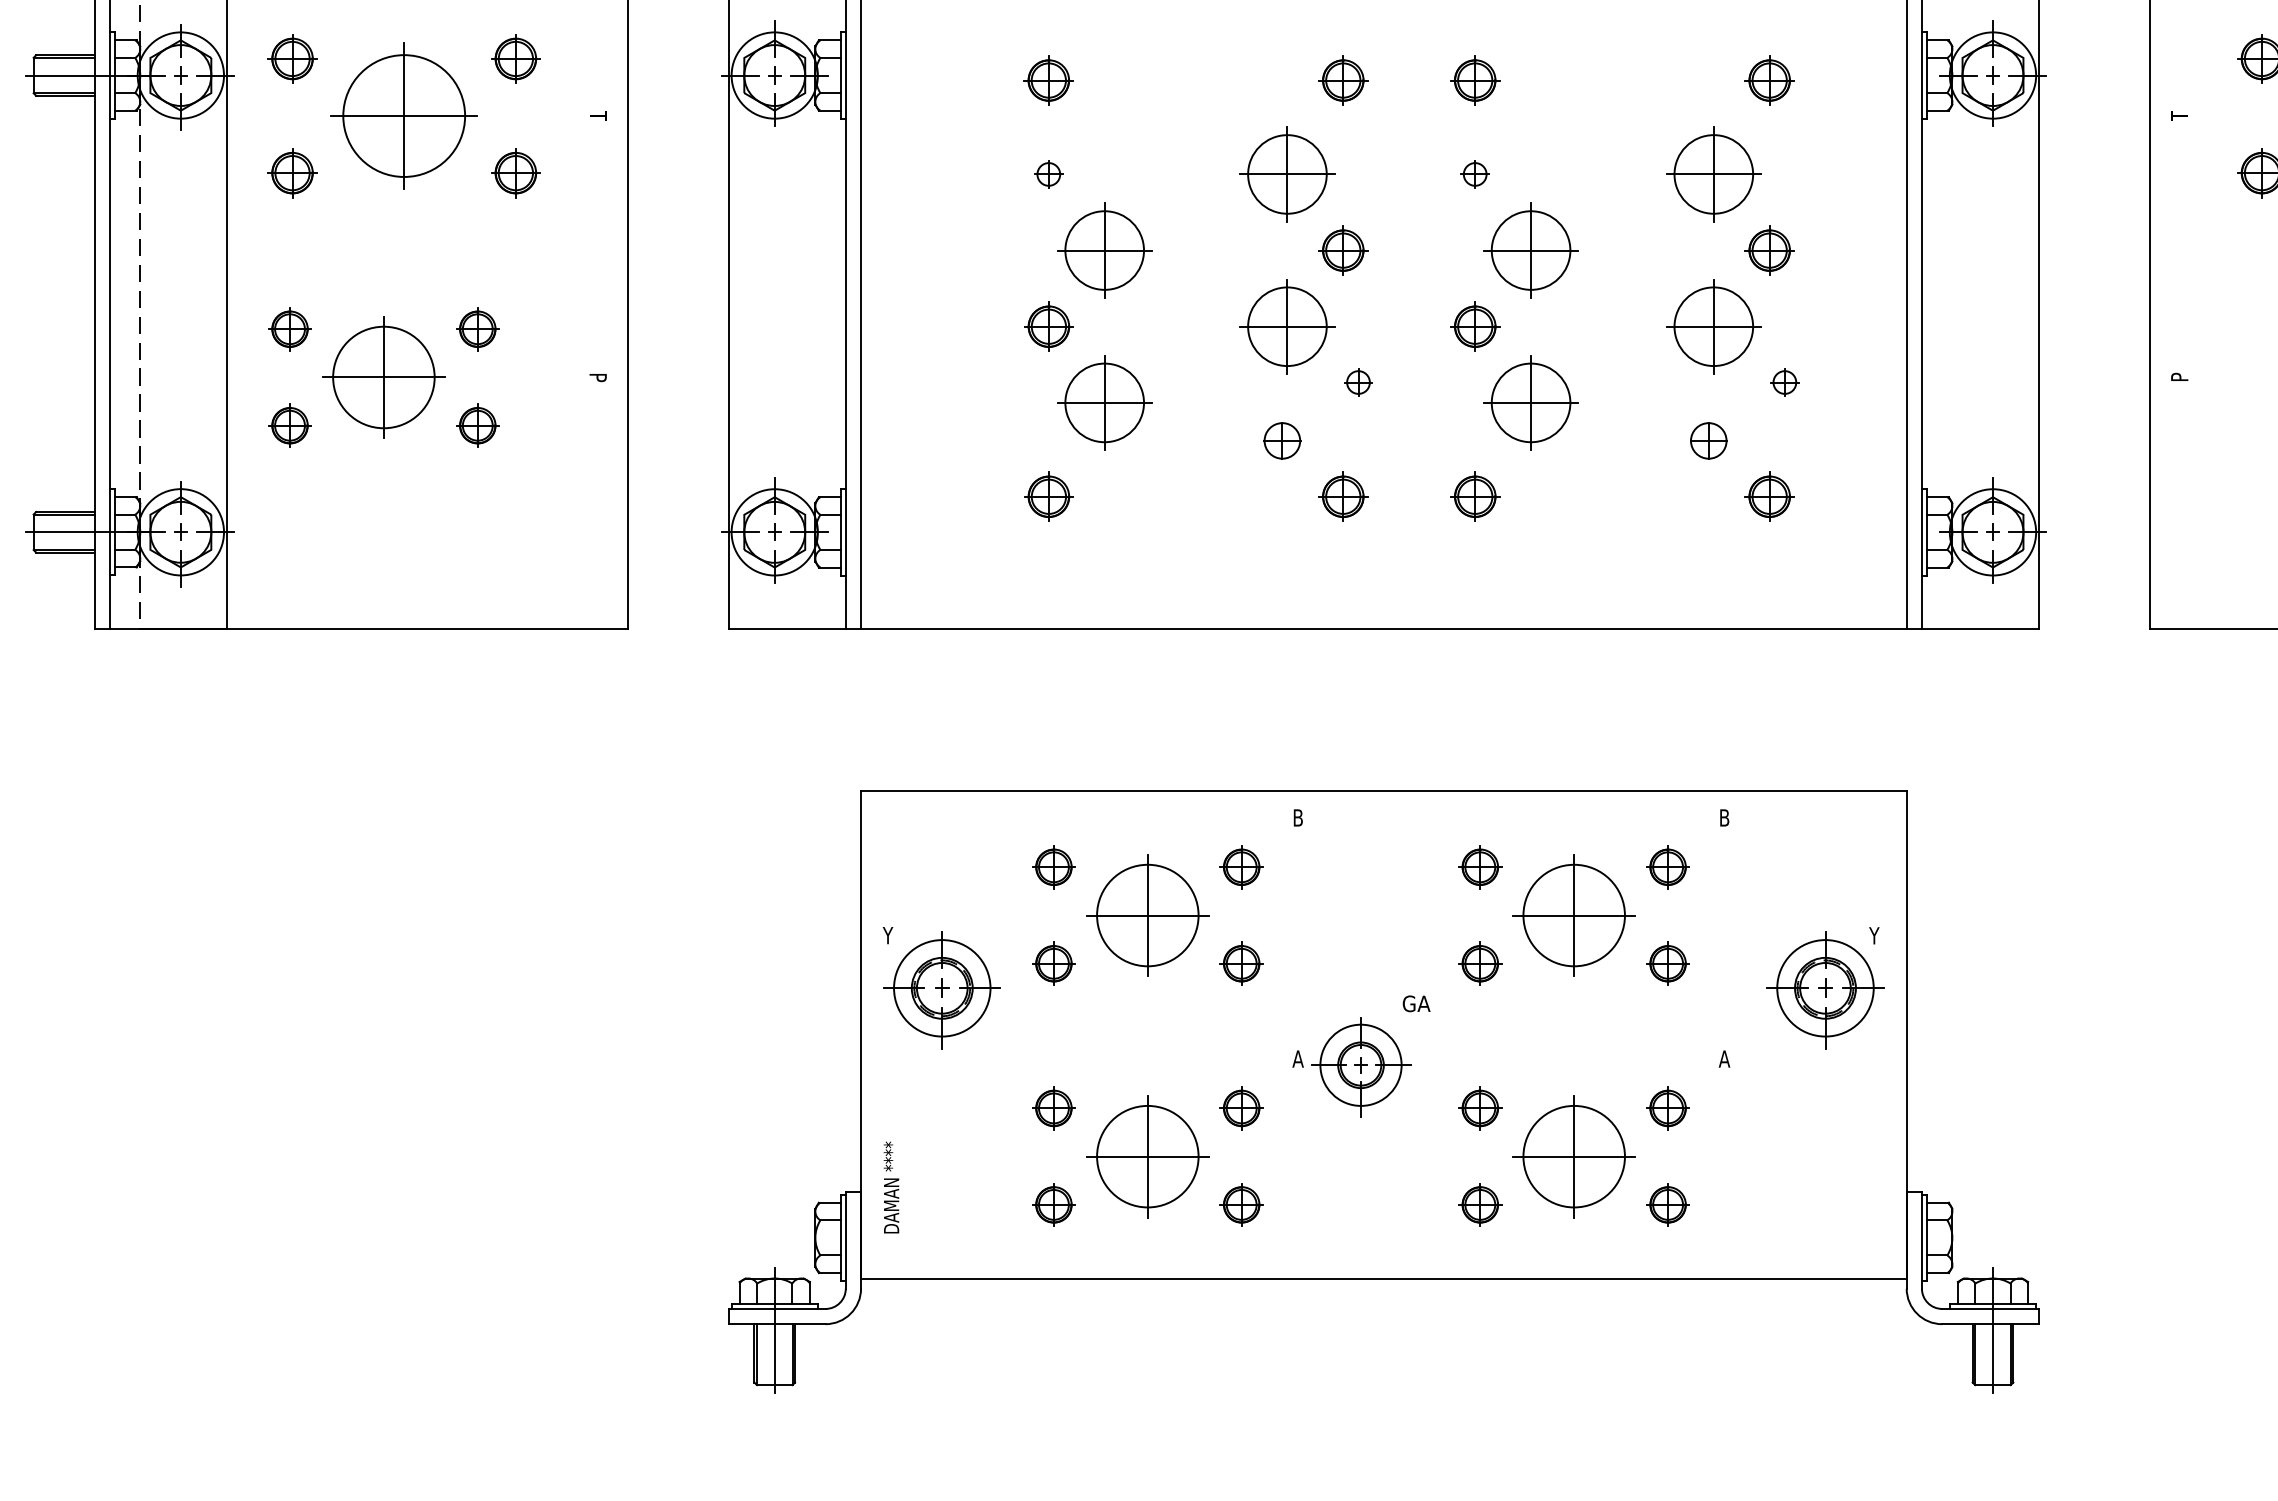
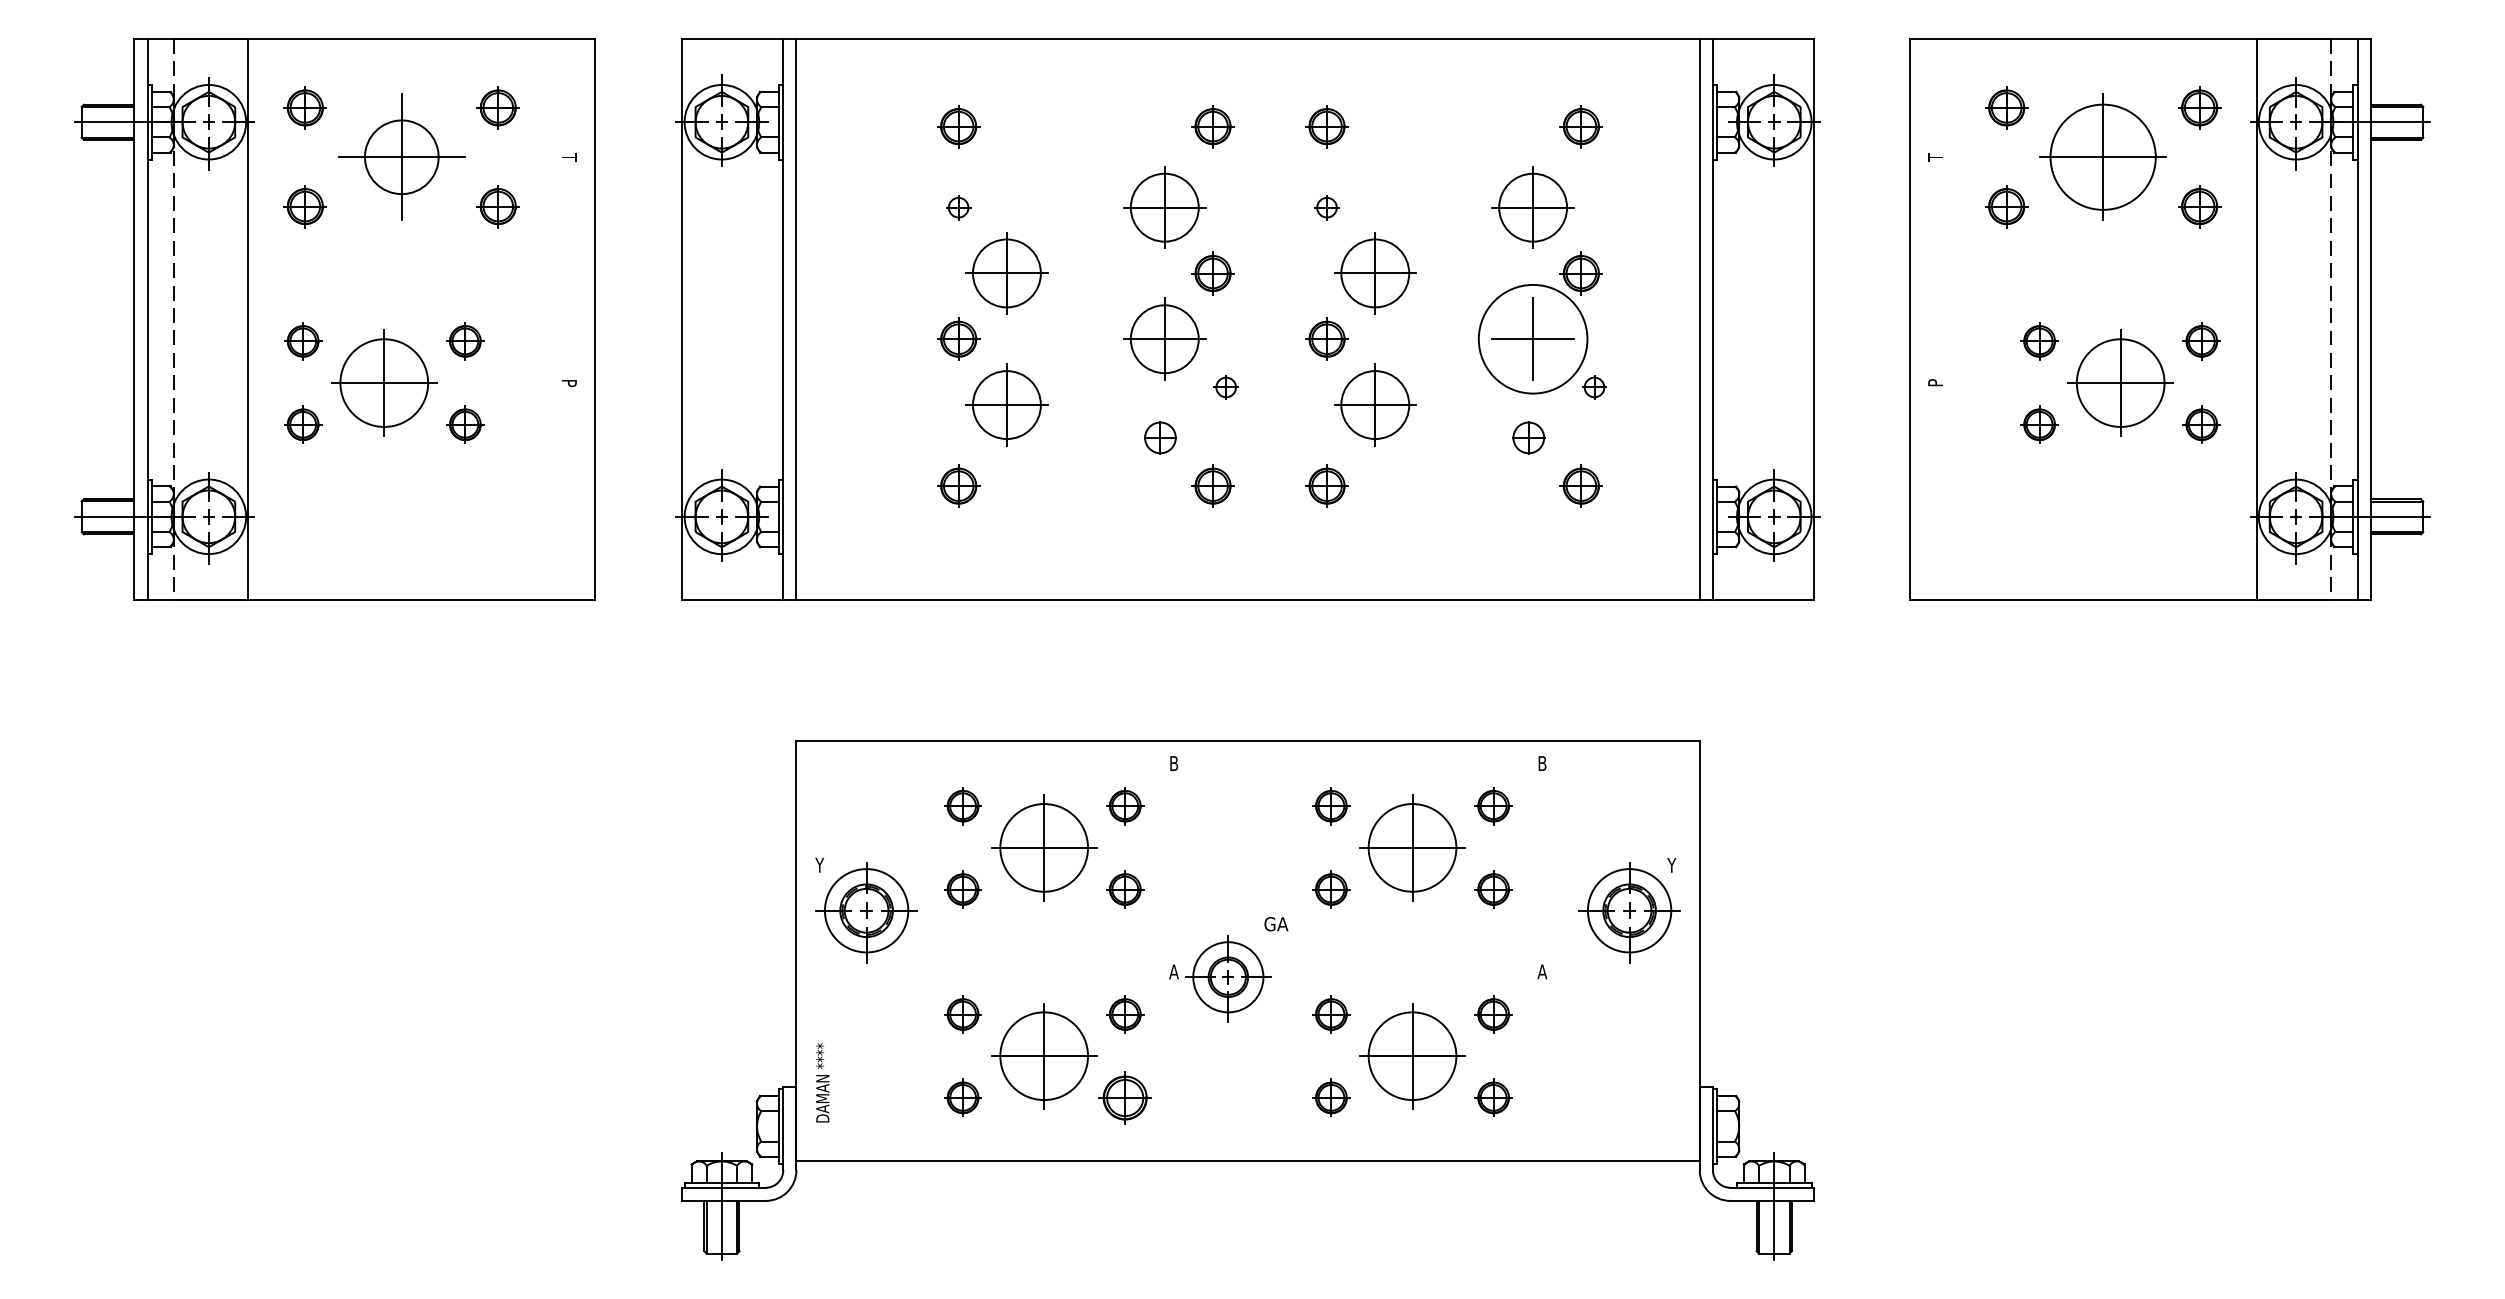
circle: (403, 115) -> (401, 156), size x0.7
circle: (1714, 327) -> (1533, 339), size x1.6
part: (1241, 1204) -> (1125, 1097), size x1.4

